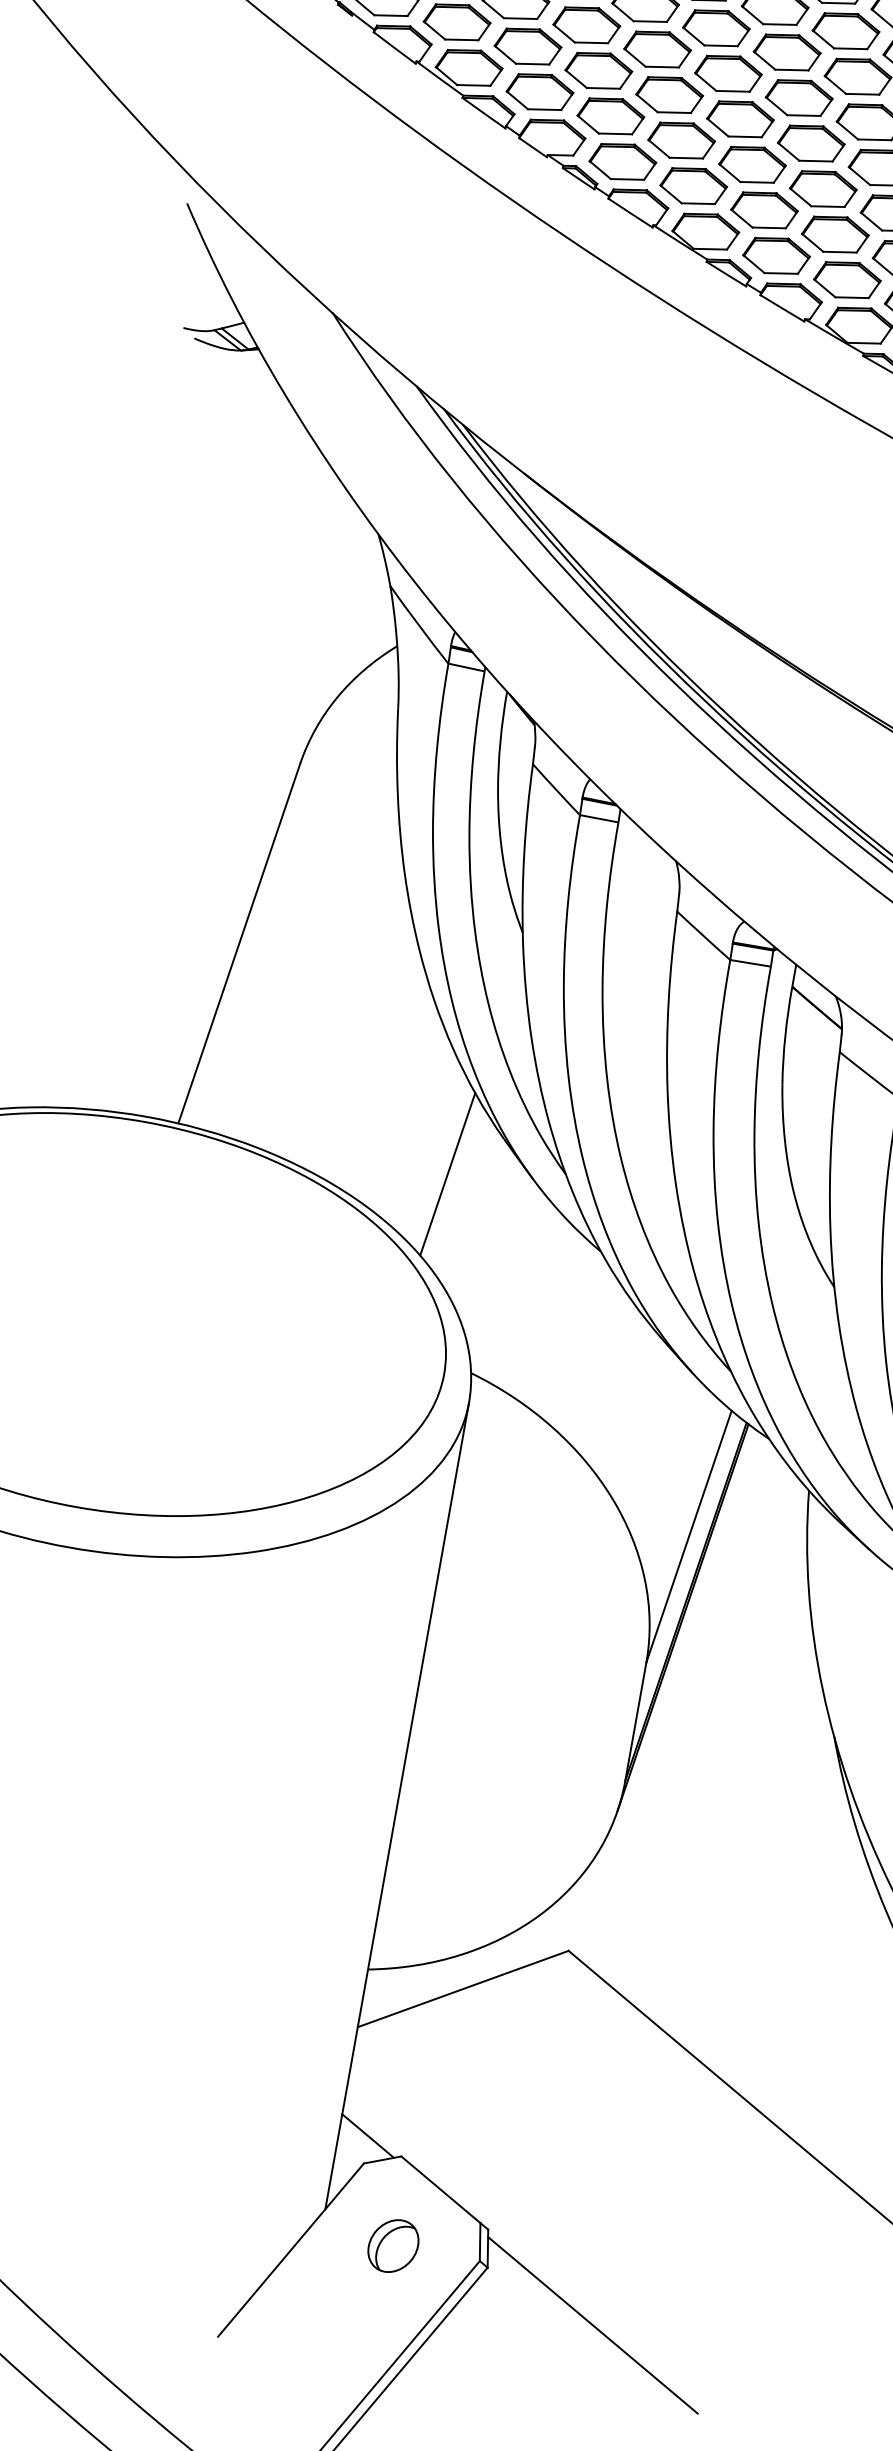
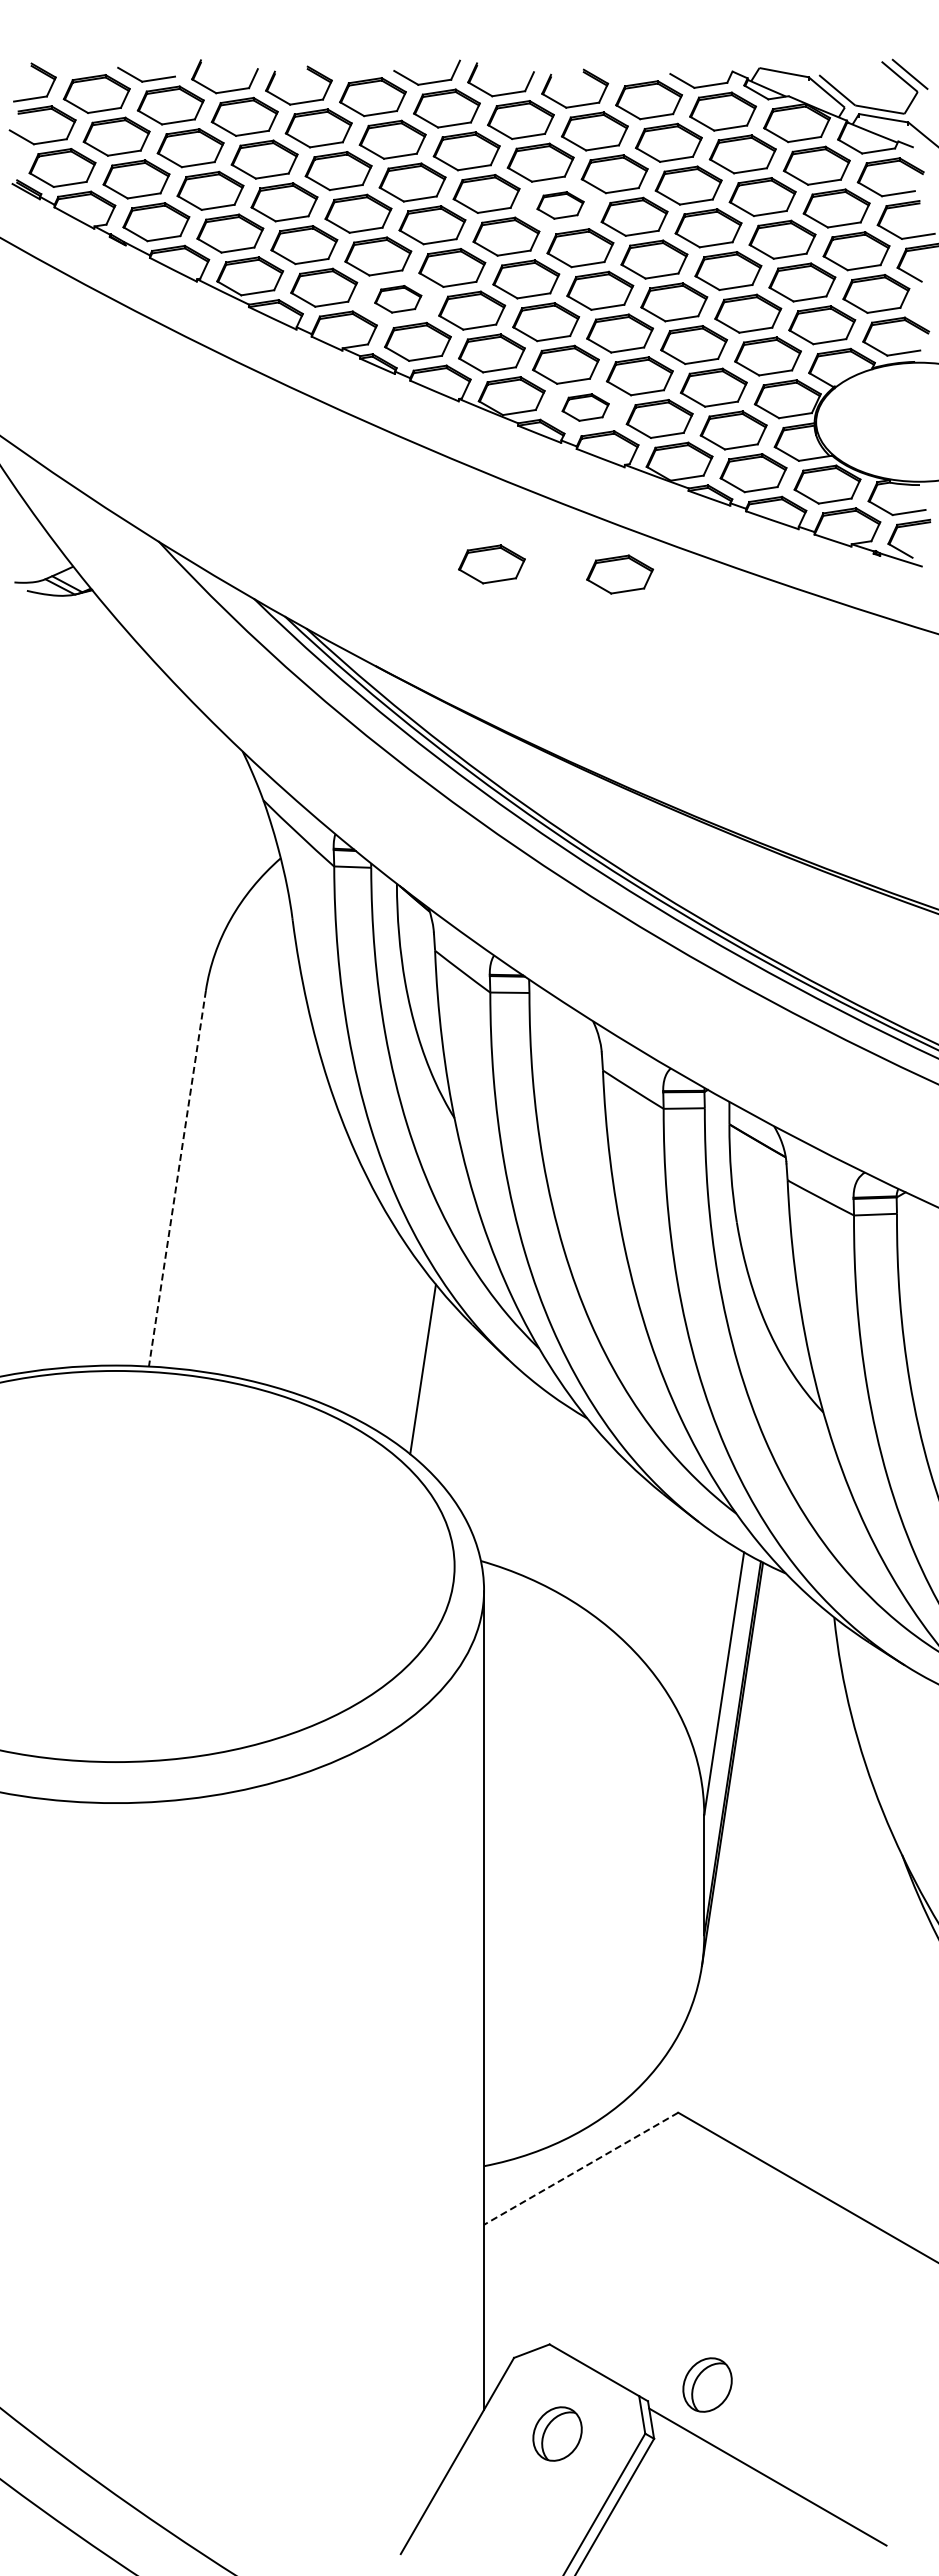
part: (787, 52) -> (560, 205), size x0.7
part: (611, 116) -> (398, 299), size x0.7
part: (776, 255) -> (585, 407), size x0.7
part: (656, 393) -> (491, 564), added
part: (781, 426) -> (620, 574), added
line: (239, 943) -> (177, 1178), solid -> dashed
line: (462, 1988) -> (580, 2168), solid -> dashed
line: (368, 2136) -> (513, 2330), removed
part: (549, 2223) -> (707, 2384), added

